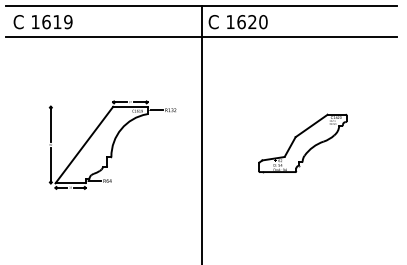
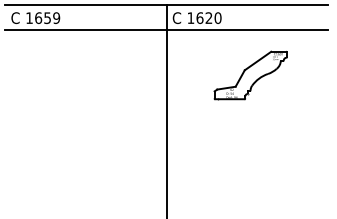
text: (57, 22) -> (47, 18), 1619 -> 1659
part: (302, 143) -> (250, 75), moved
part: (112, 144) -> (93, 119), removed

